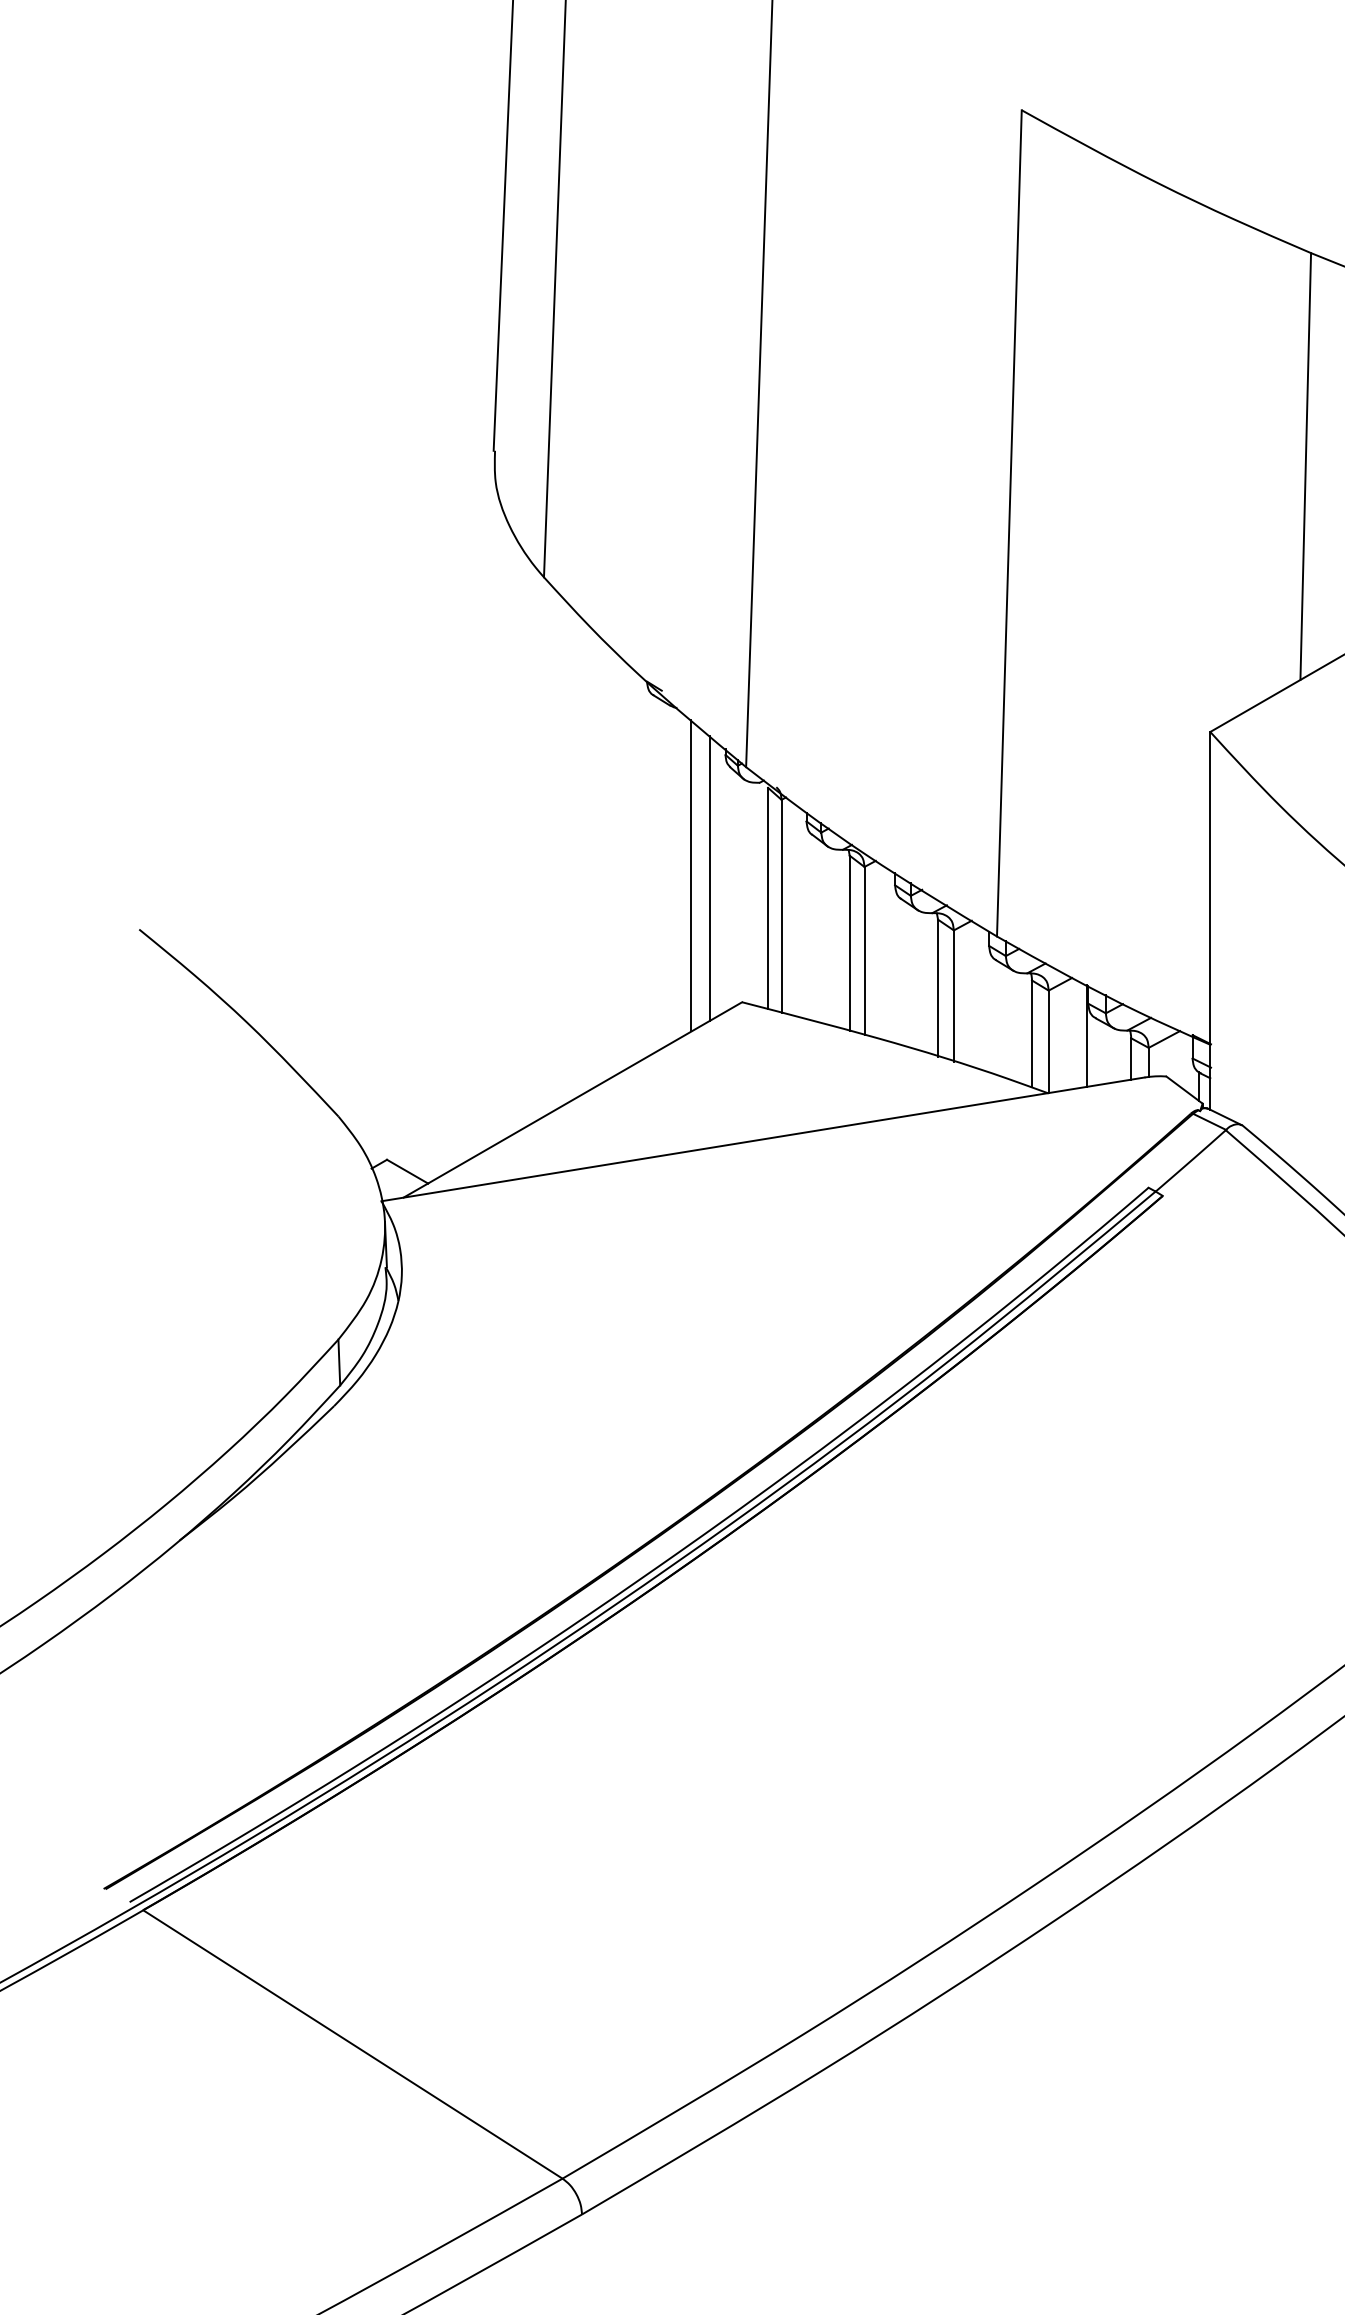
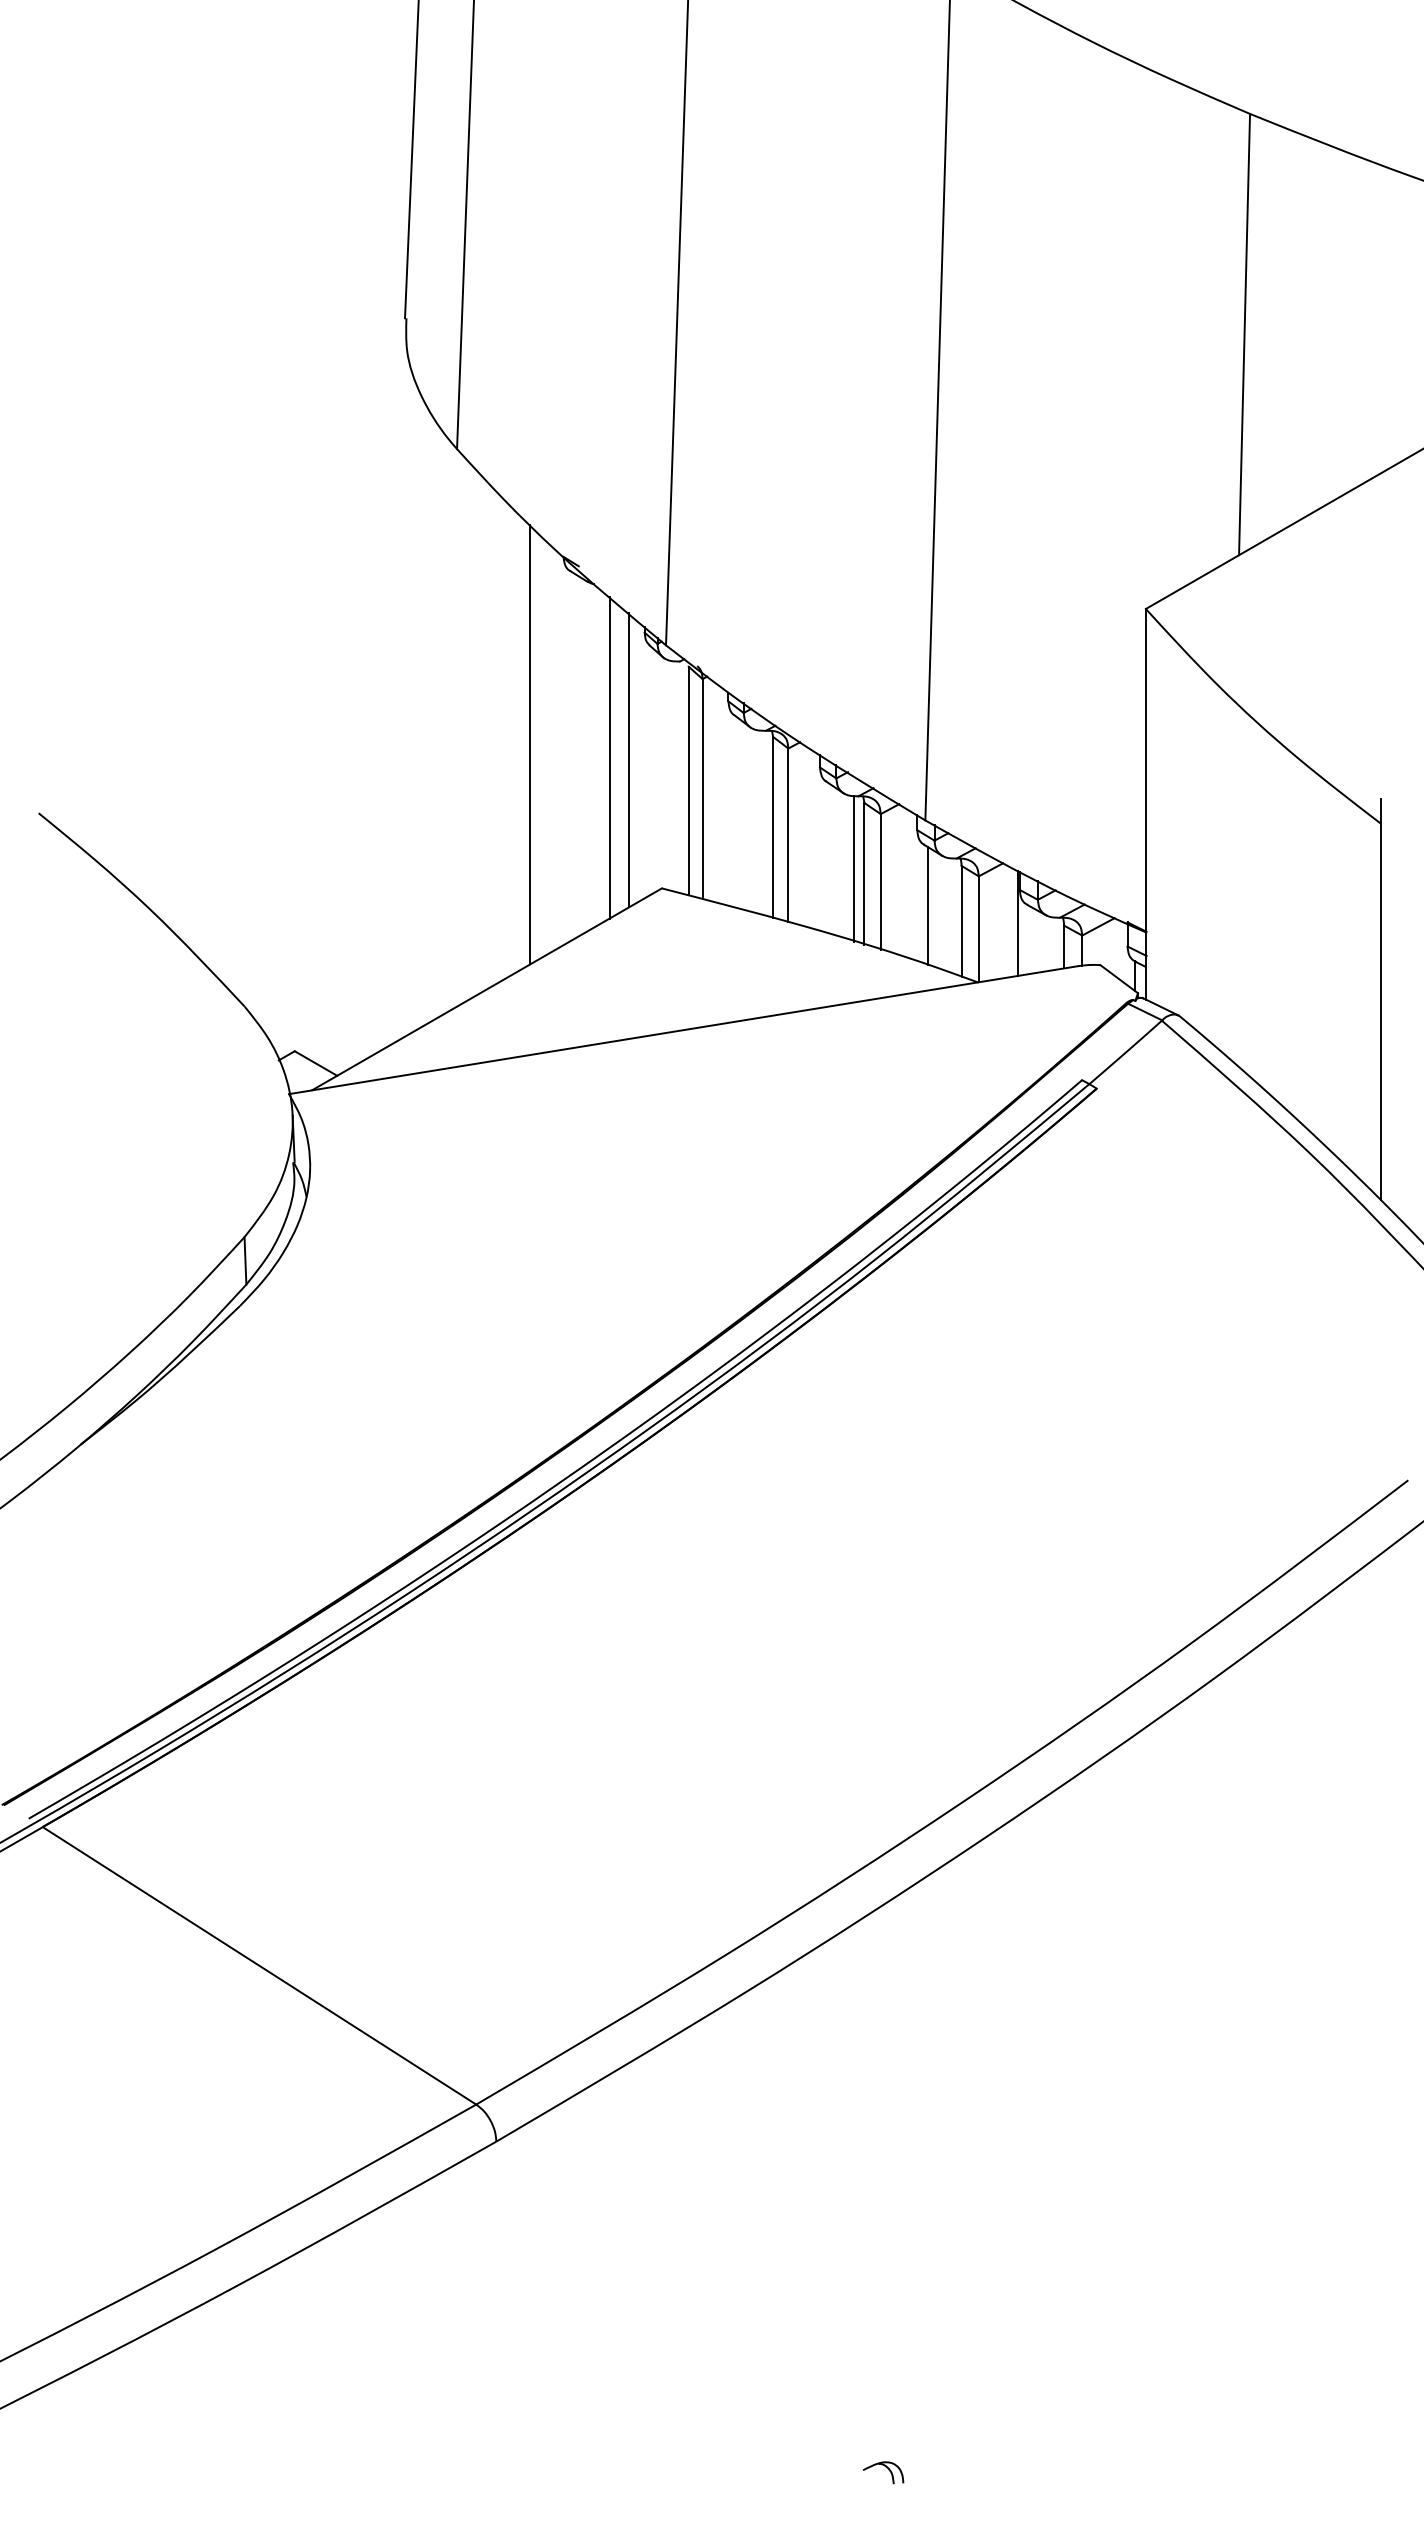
line: (615, 863) -> (530, 744), added
line: (928, 983) -> (854, 868), added
line: (1000, 1018) -> (928, 905), added

